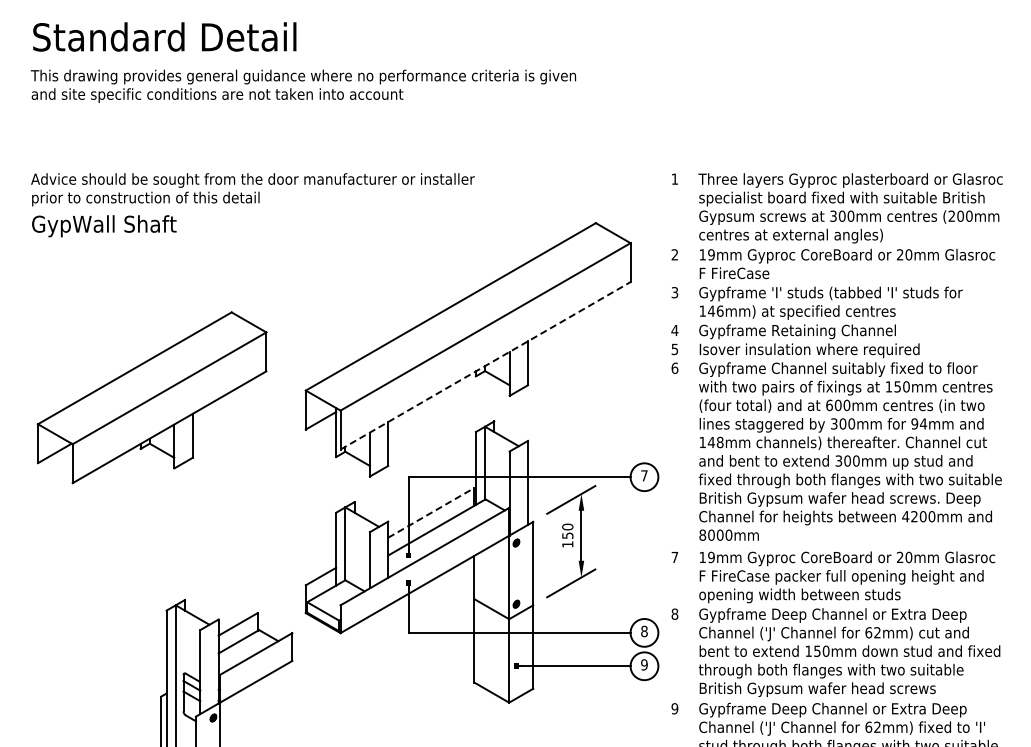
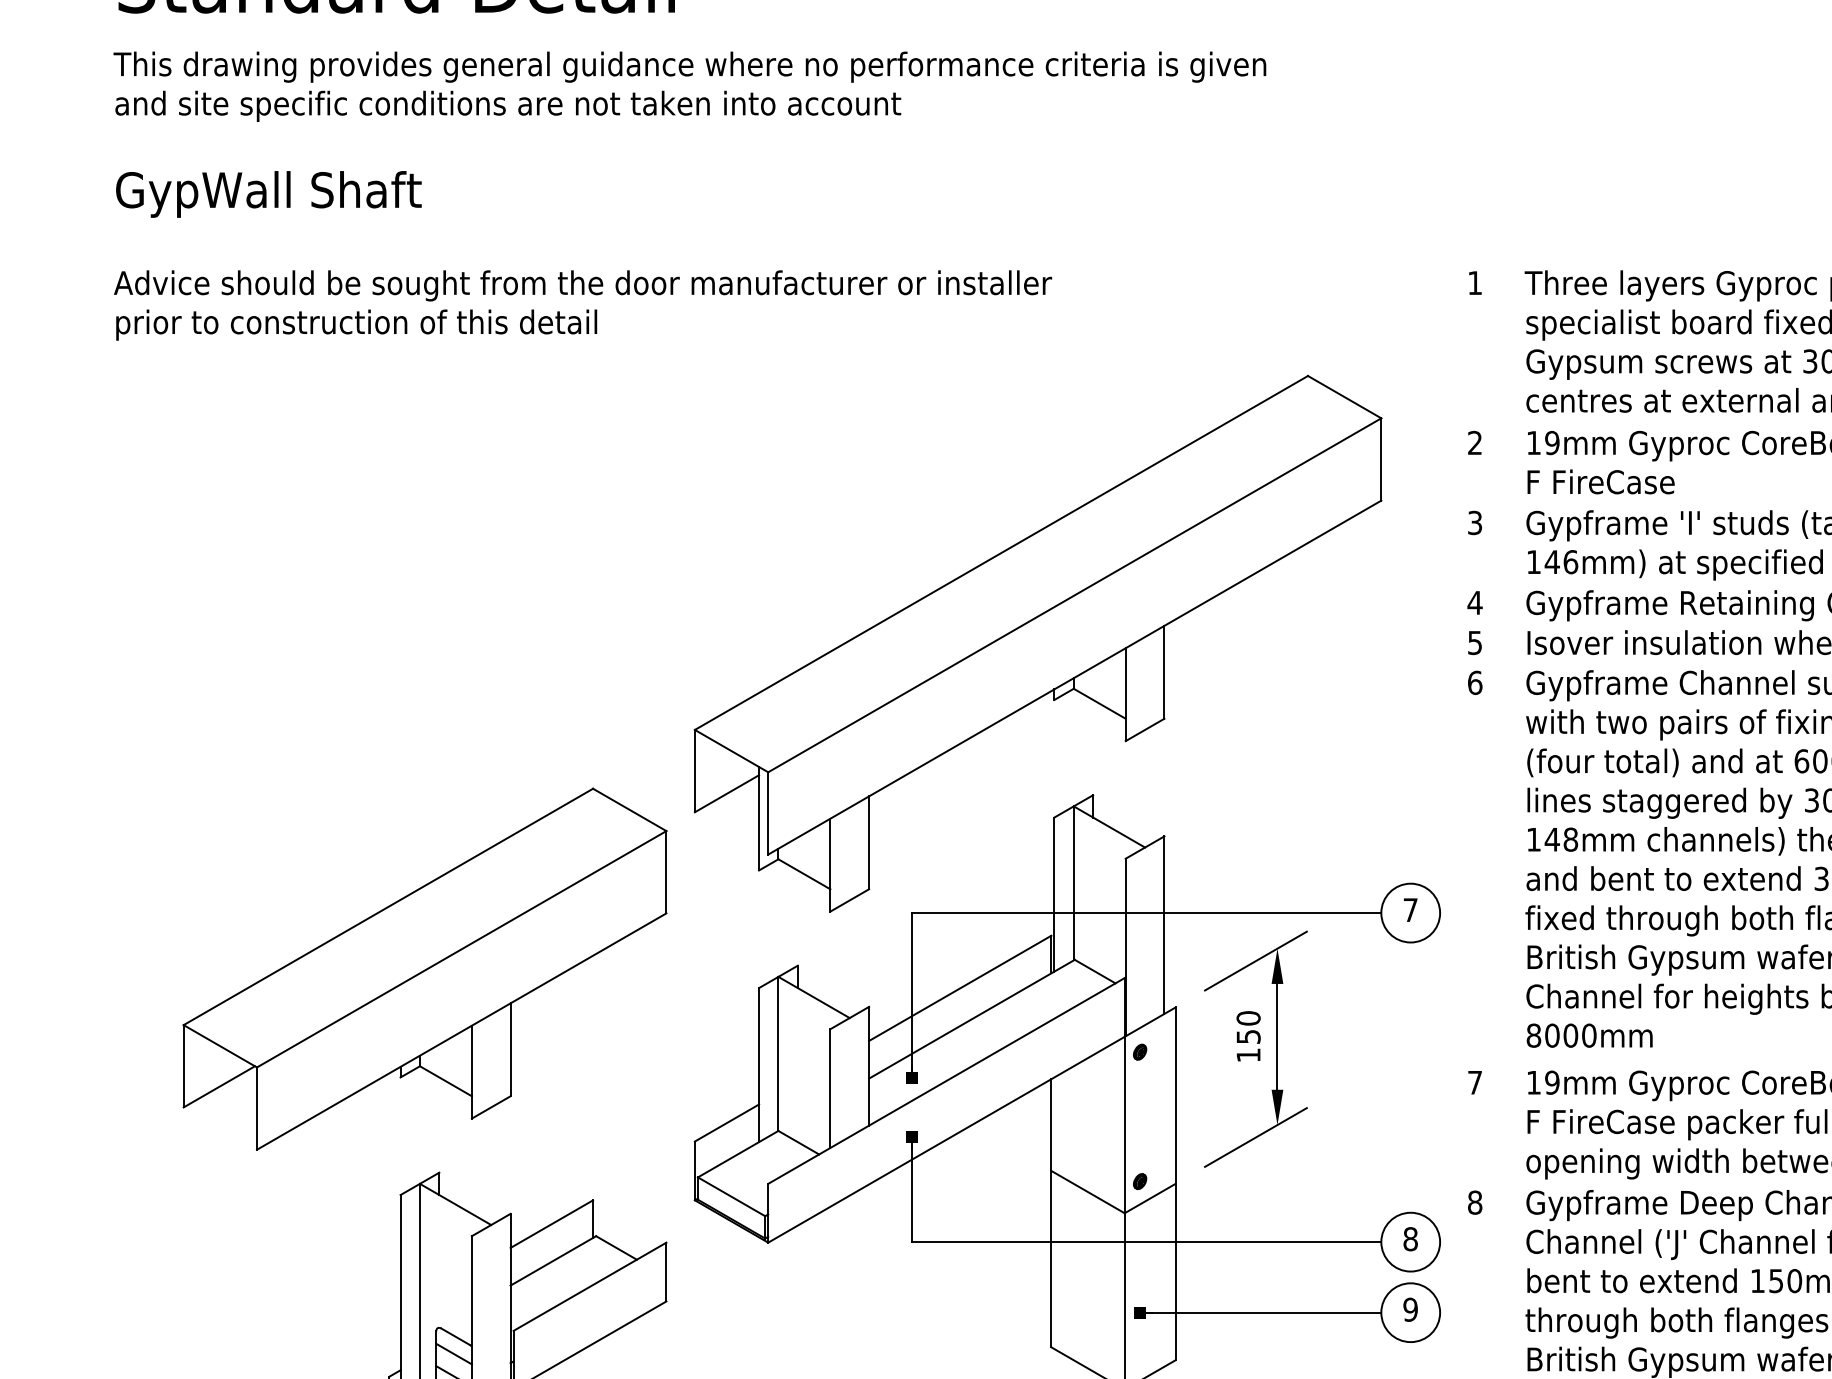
text: (104, 226) -> (269, 194), moved
line: (486, 365) -> (1076, 676), dashed -> solid
part: (151, 397) -> (423, 968), moved
line: (431, 512) -> (960, 987), dashed -> solid

